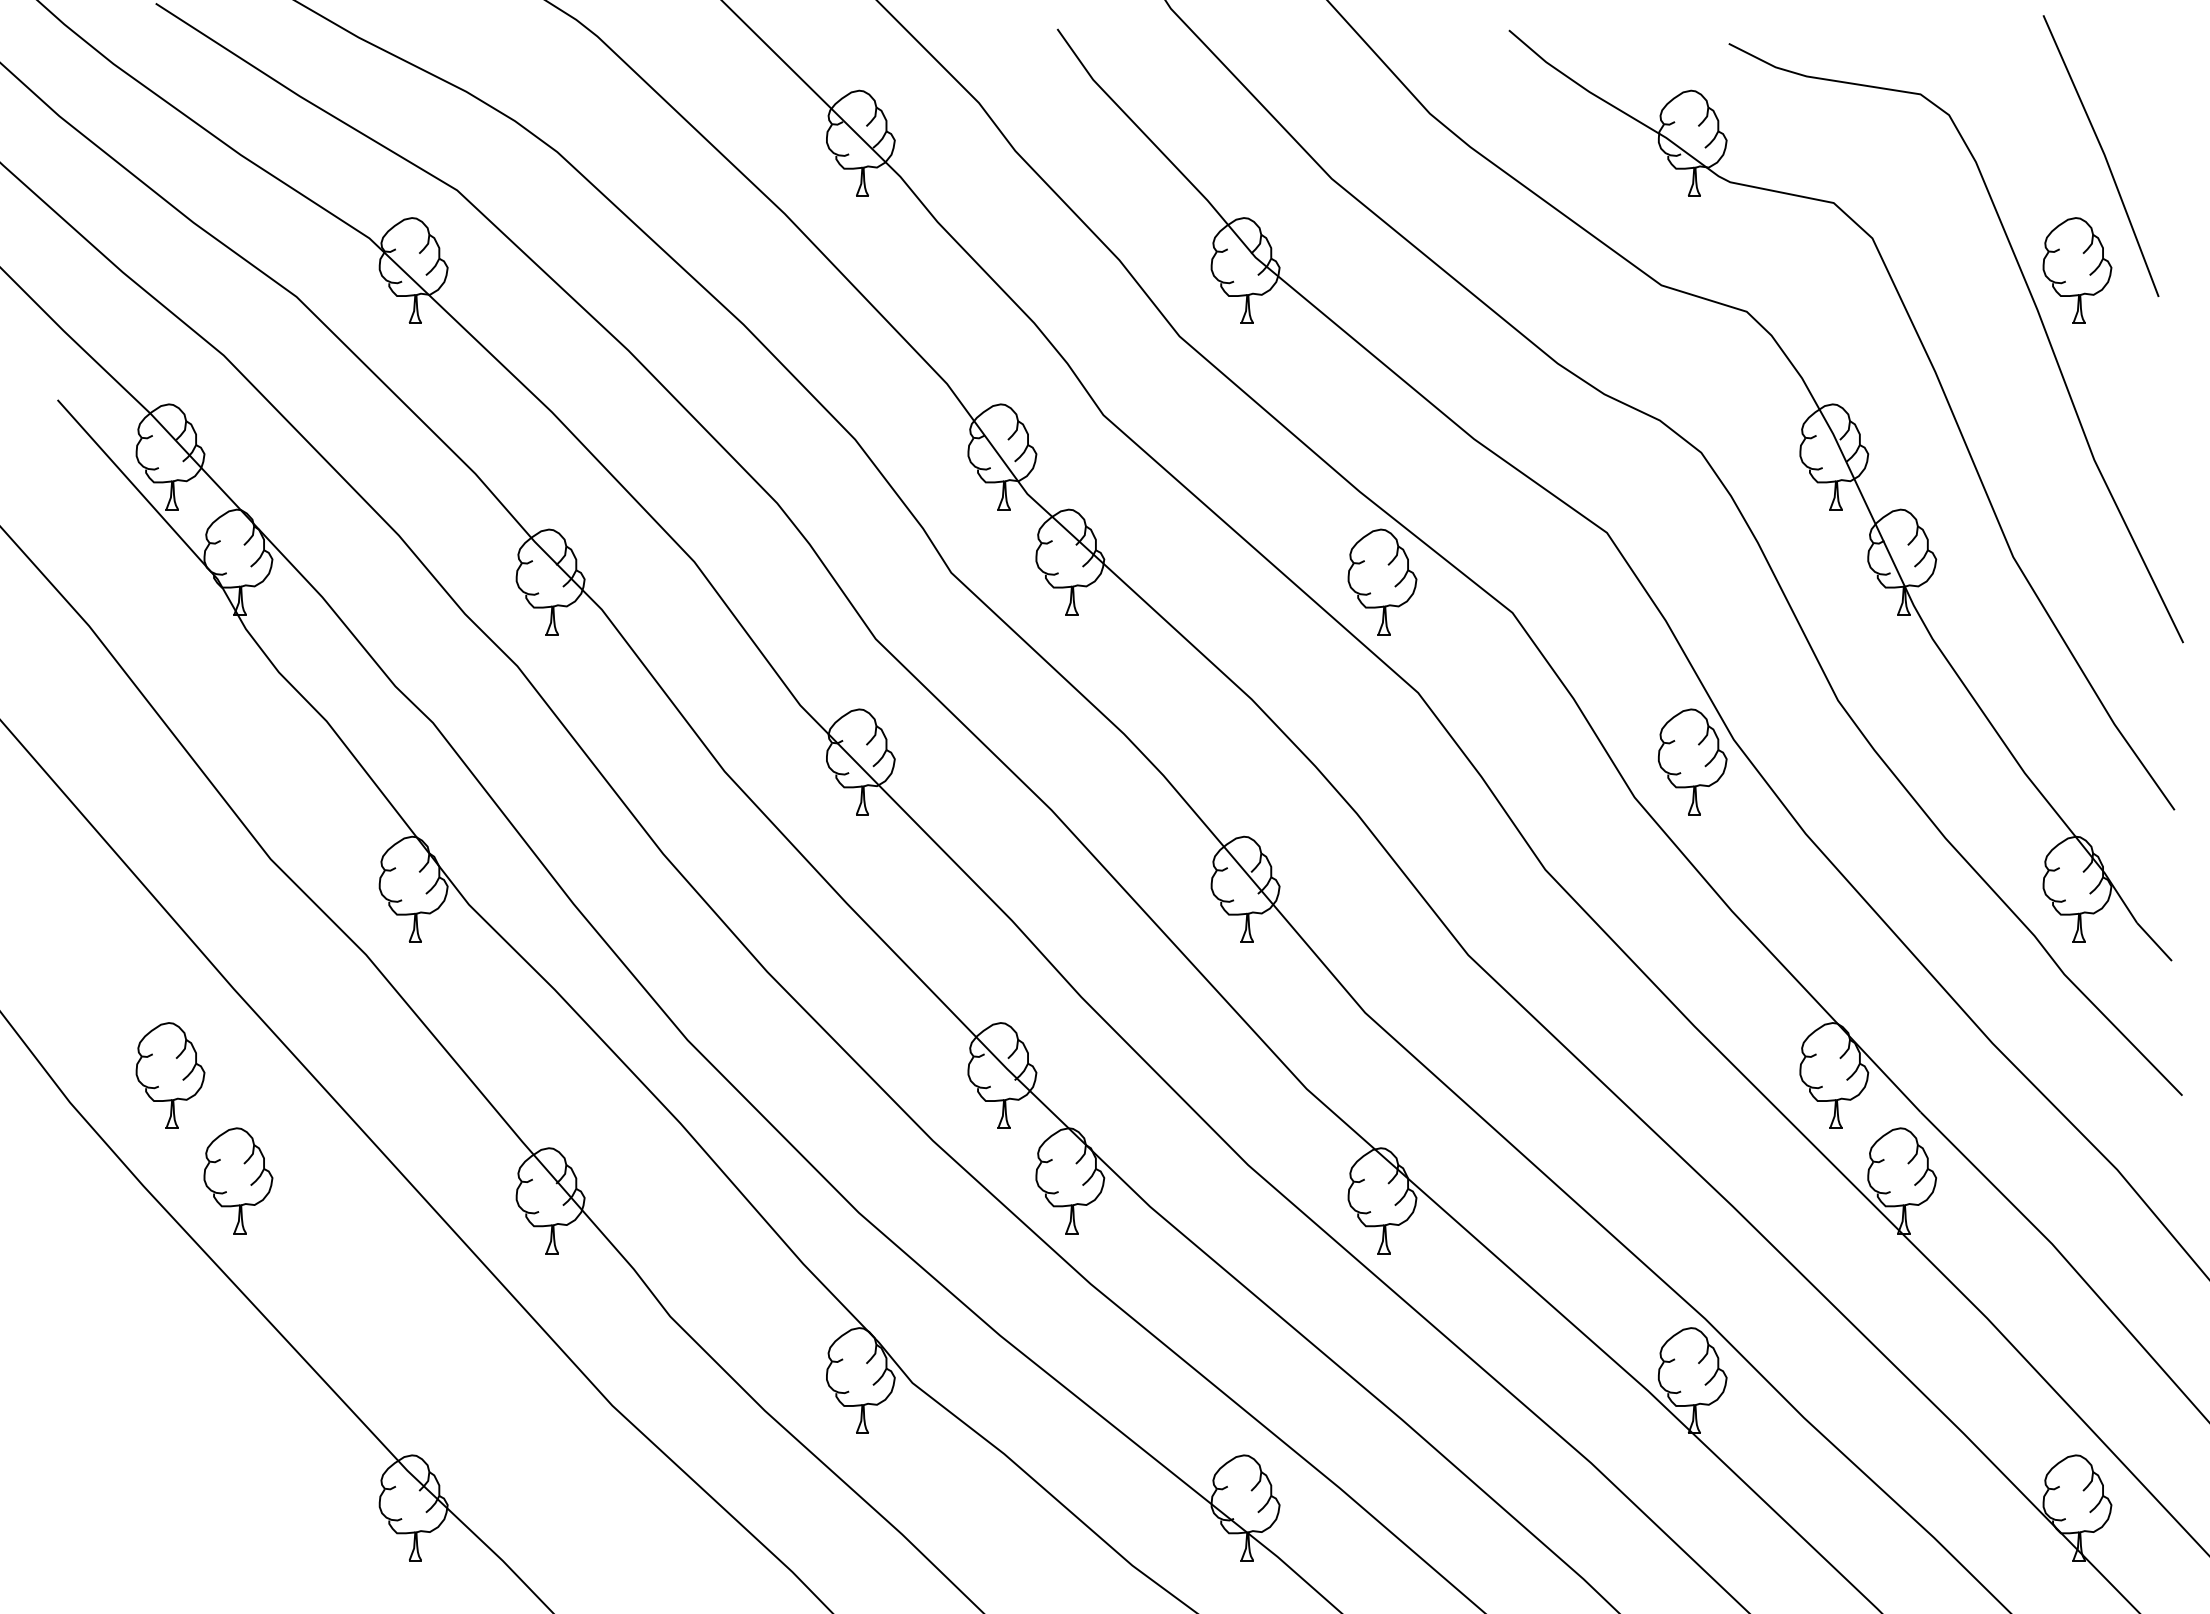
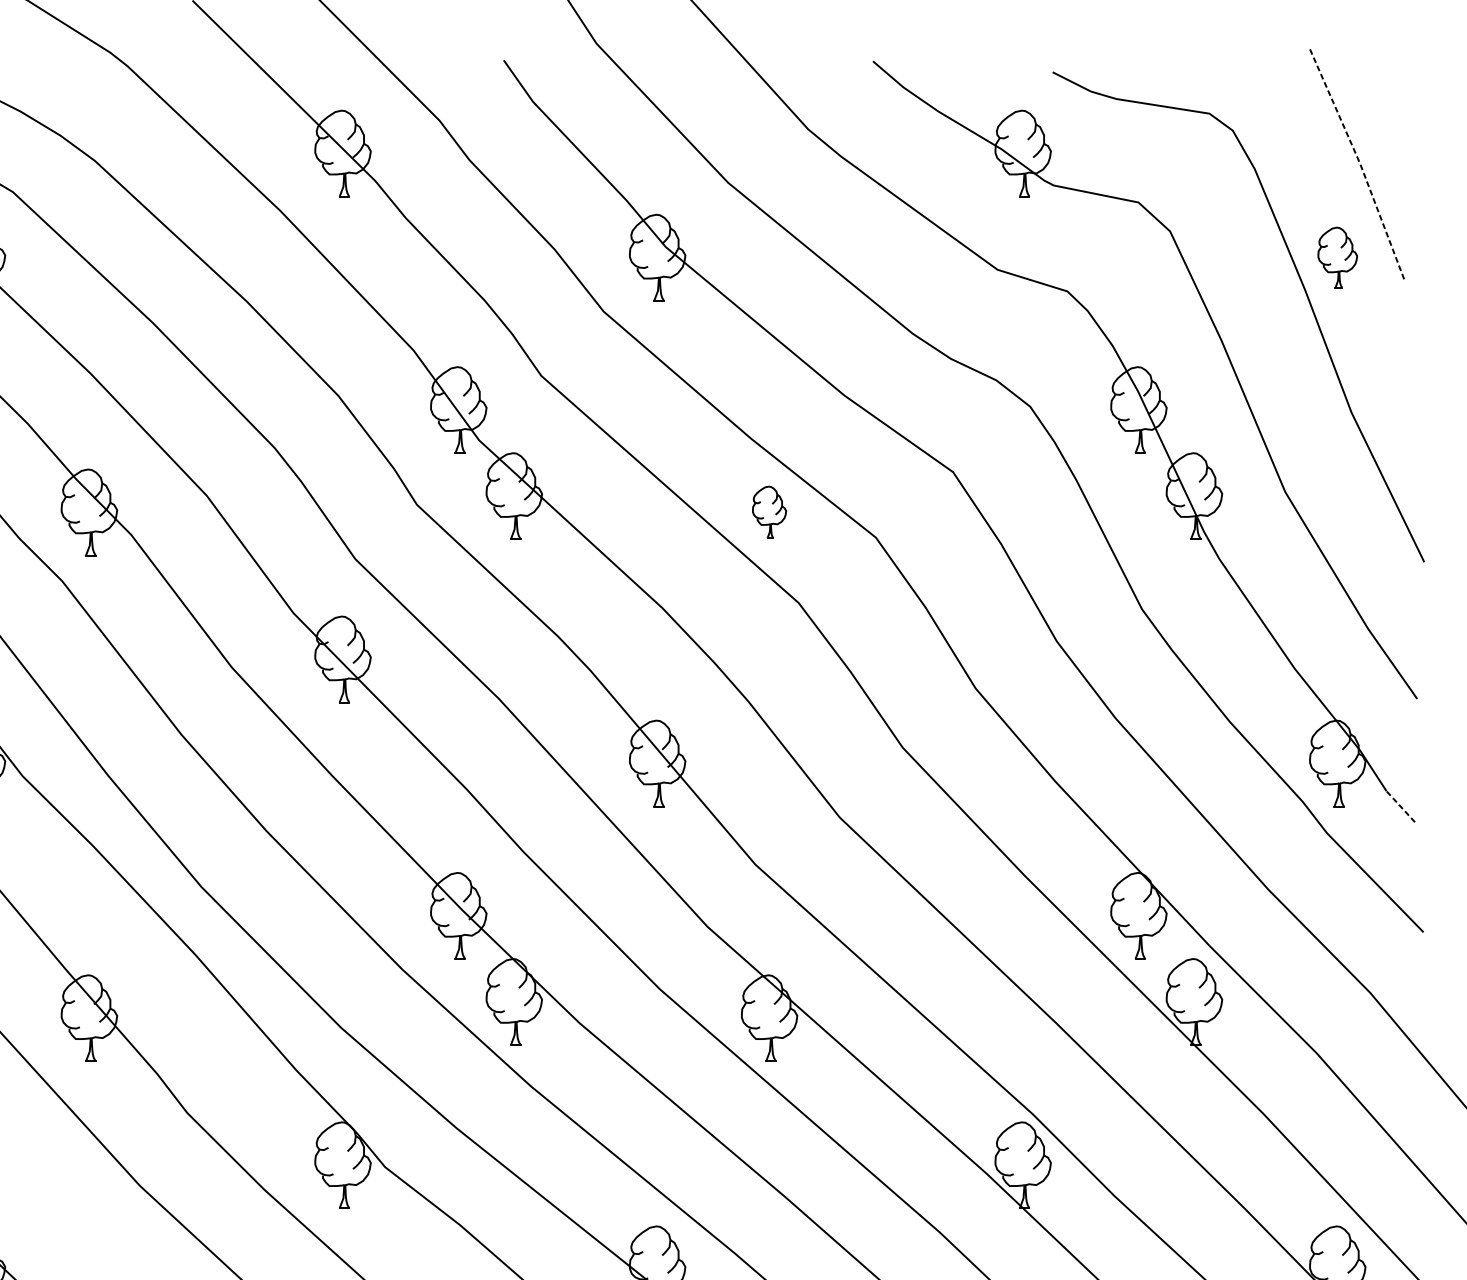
line: (2104, 154) -> (1359, 162), solid -> dashed
part: (2077, 270) -> (1337, 257), size x0.7
part: (1382, 581) -> (769, 511), size x0.6
part: (1692, 761) -> (1023, 659), removed
line: (2154, 942) -> (1400, 807), solid -> dashed

